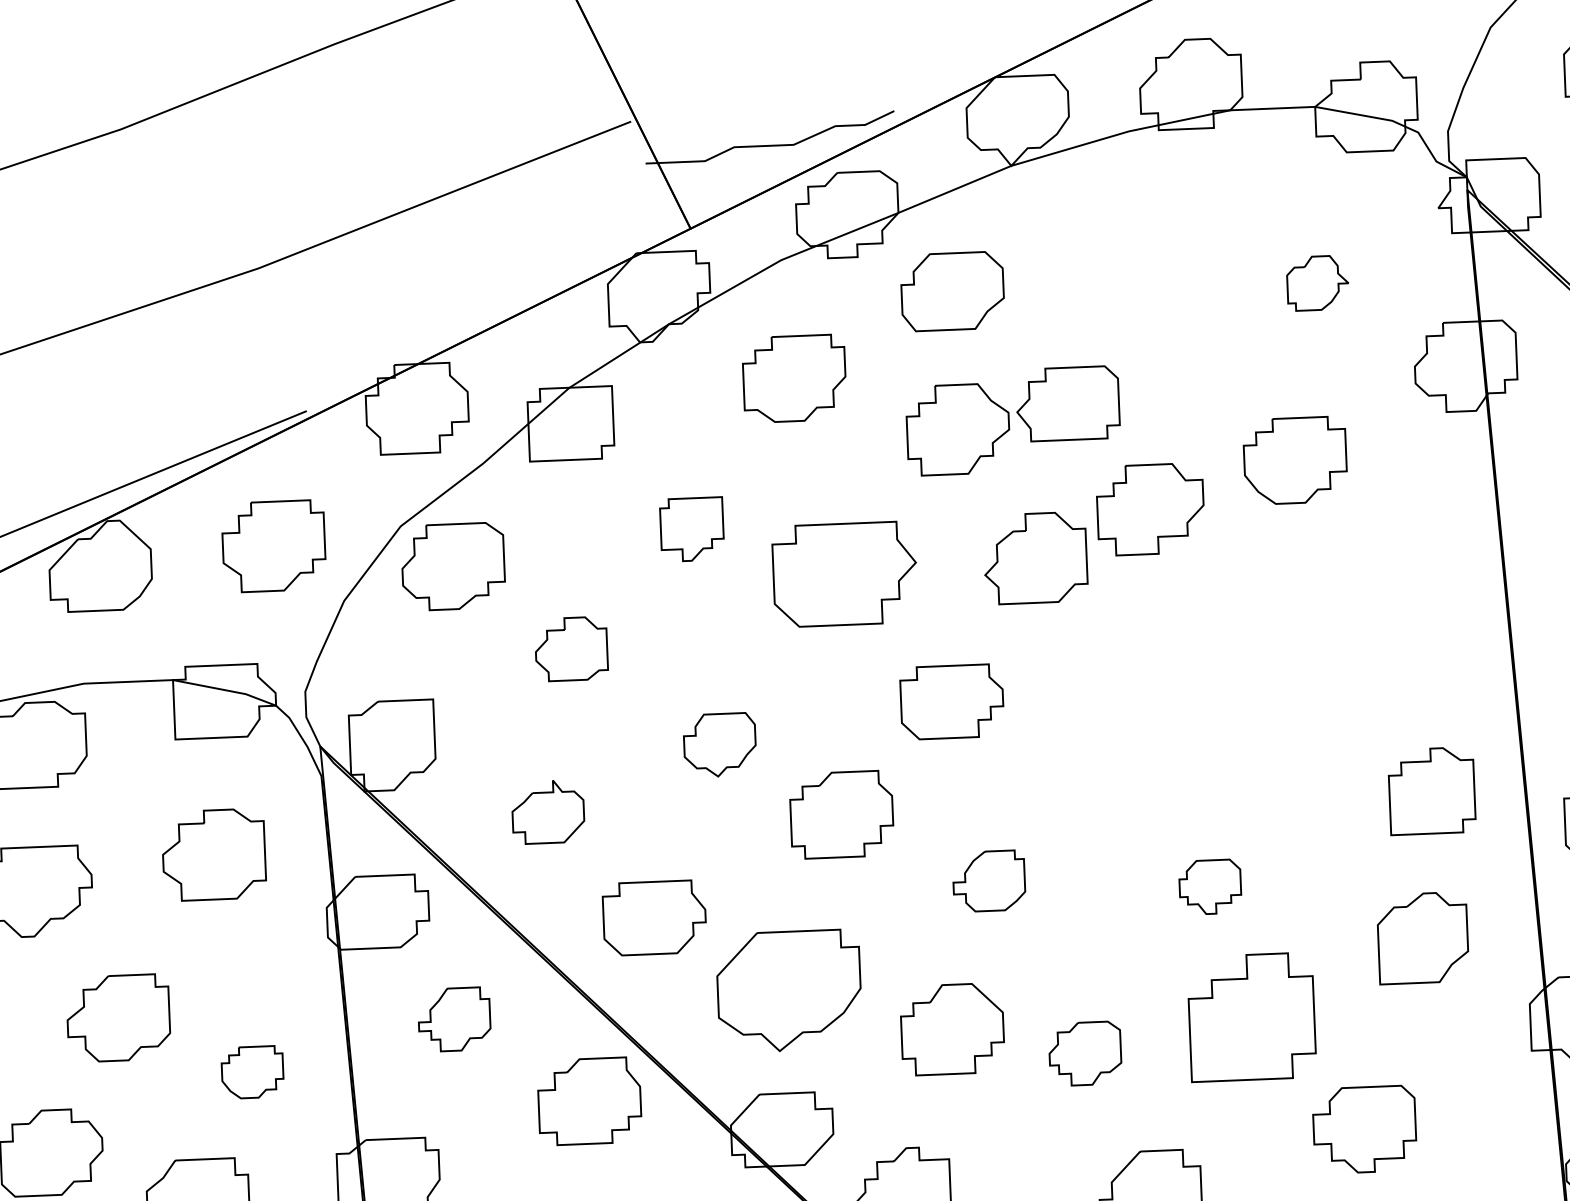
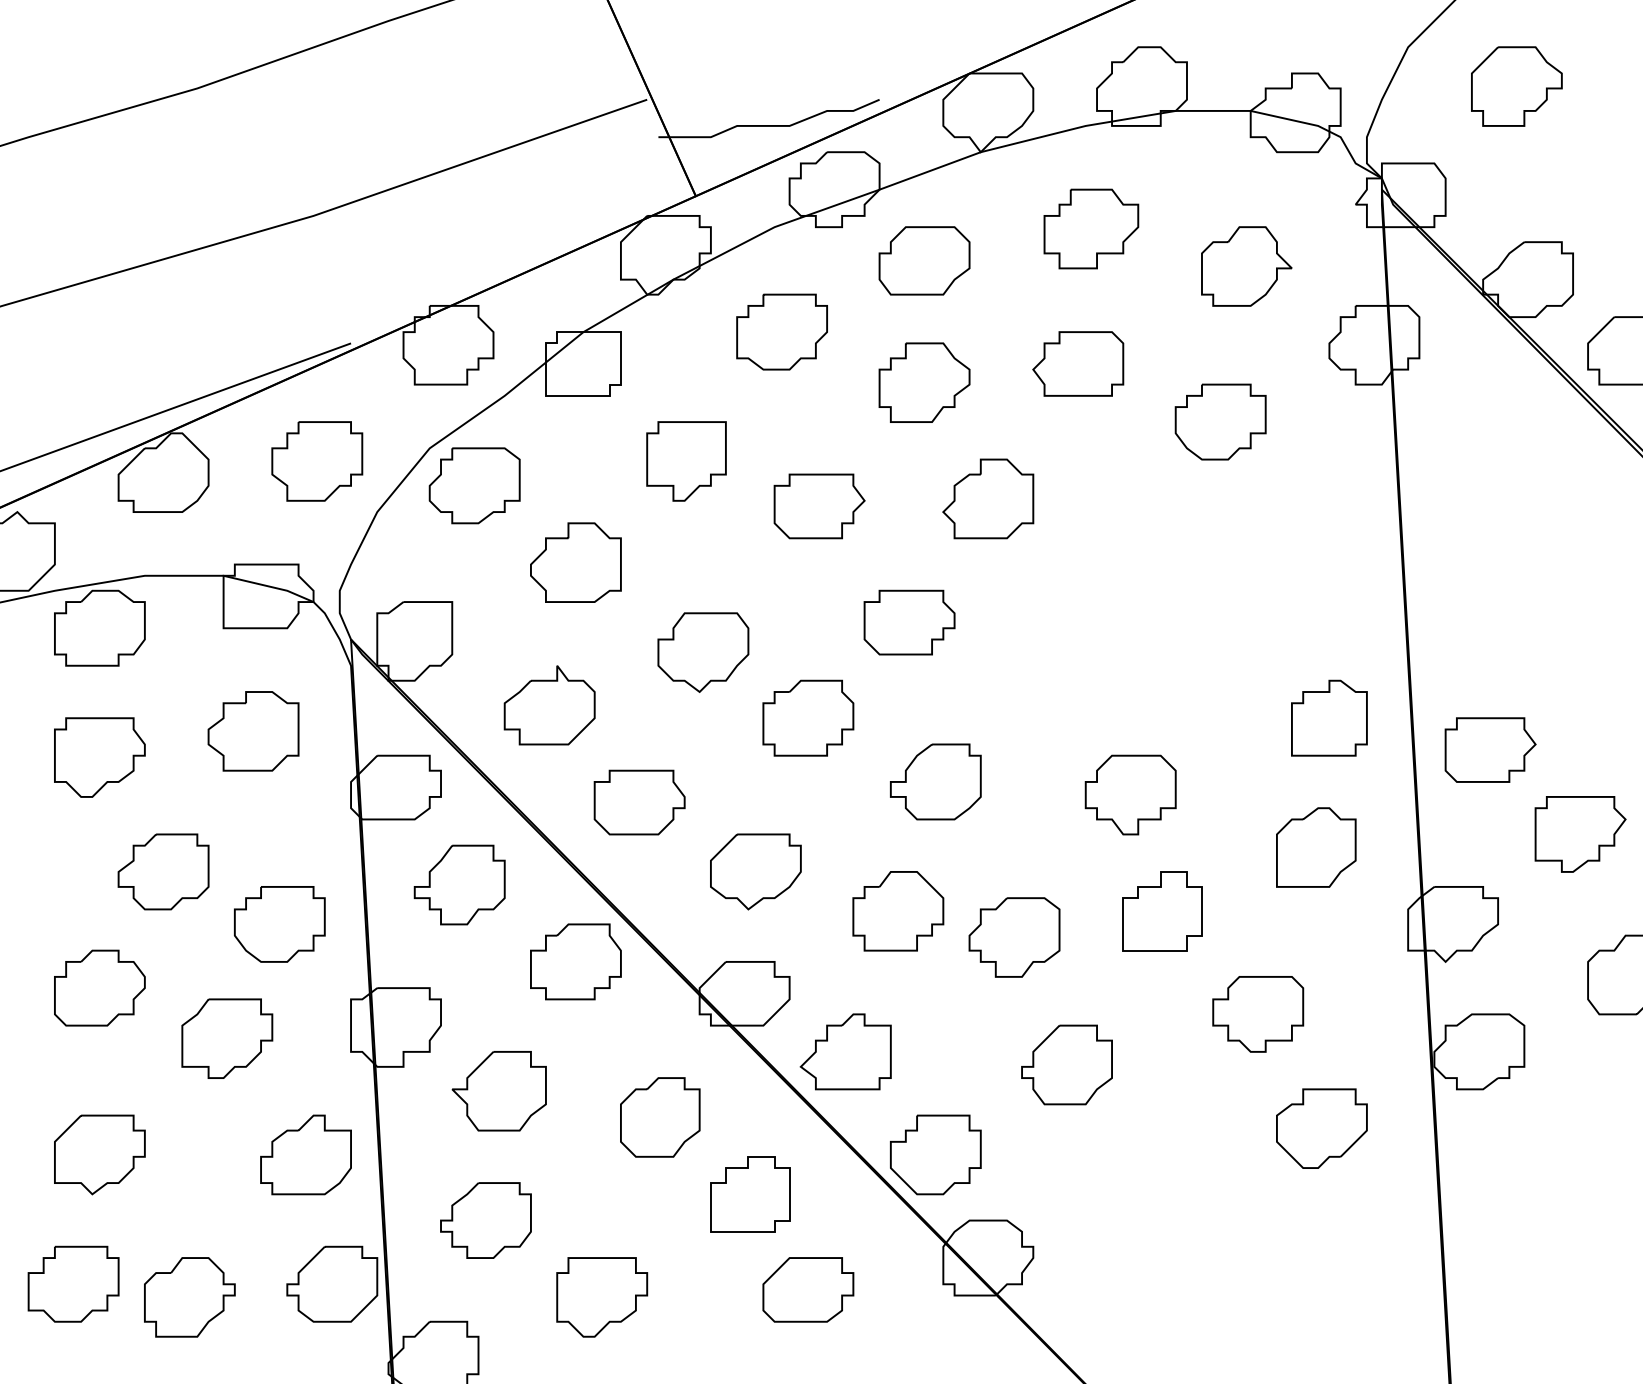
part: (1317, 283) -> (1246, 266), size x1.67
part: (1068, 403) -> (1078, 363), moved
part: (1150, 508) -> (1091, 228), moved
part: (692, 529) -> (686, 461), size x1.43
part: (844, 574) -> (819, 506), size x0.71
part: (570, 649) -> (575, 562), size x1.43
part: (720, 745) -> (703, 652), size x1.43
part: (548, 812) -> (549, 705), size x1.43
part: (988, 880) -> (935, 781), size x1.43
part: (1210, 886) -> (1130, 794), size x1.67
part: (788, 990) -> (755, 871), size x0.71
part: (1251, 1017) -> (1162, 911), size x0.71
part: (454, 1018) -> (459, 884), size x1.43
part: (1085, 1053) -> (1014, 937), size x1.43
part: (252, 1072) -> (279, 924), size x1.67

